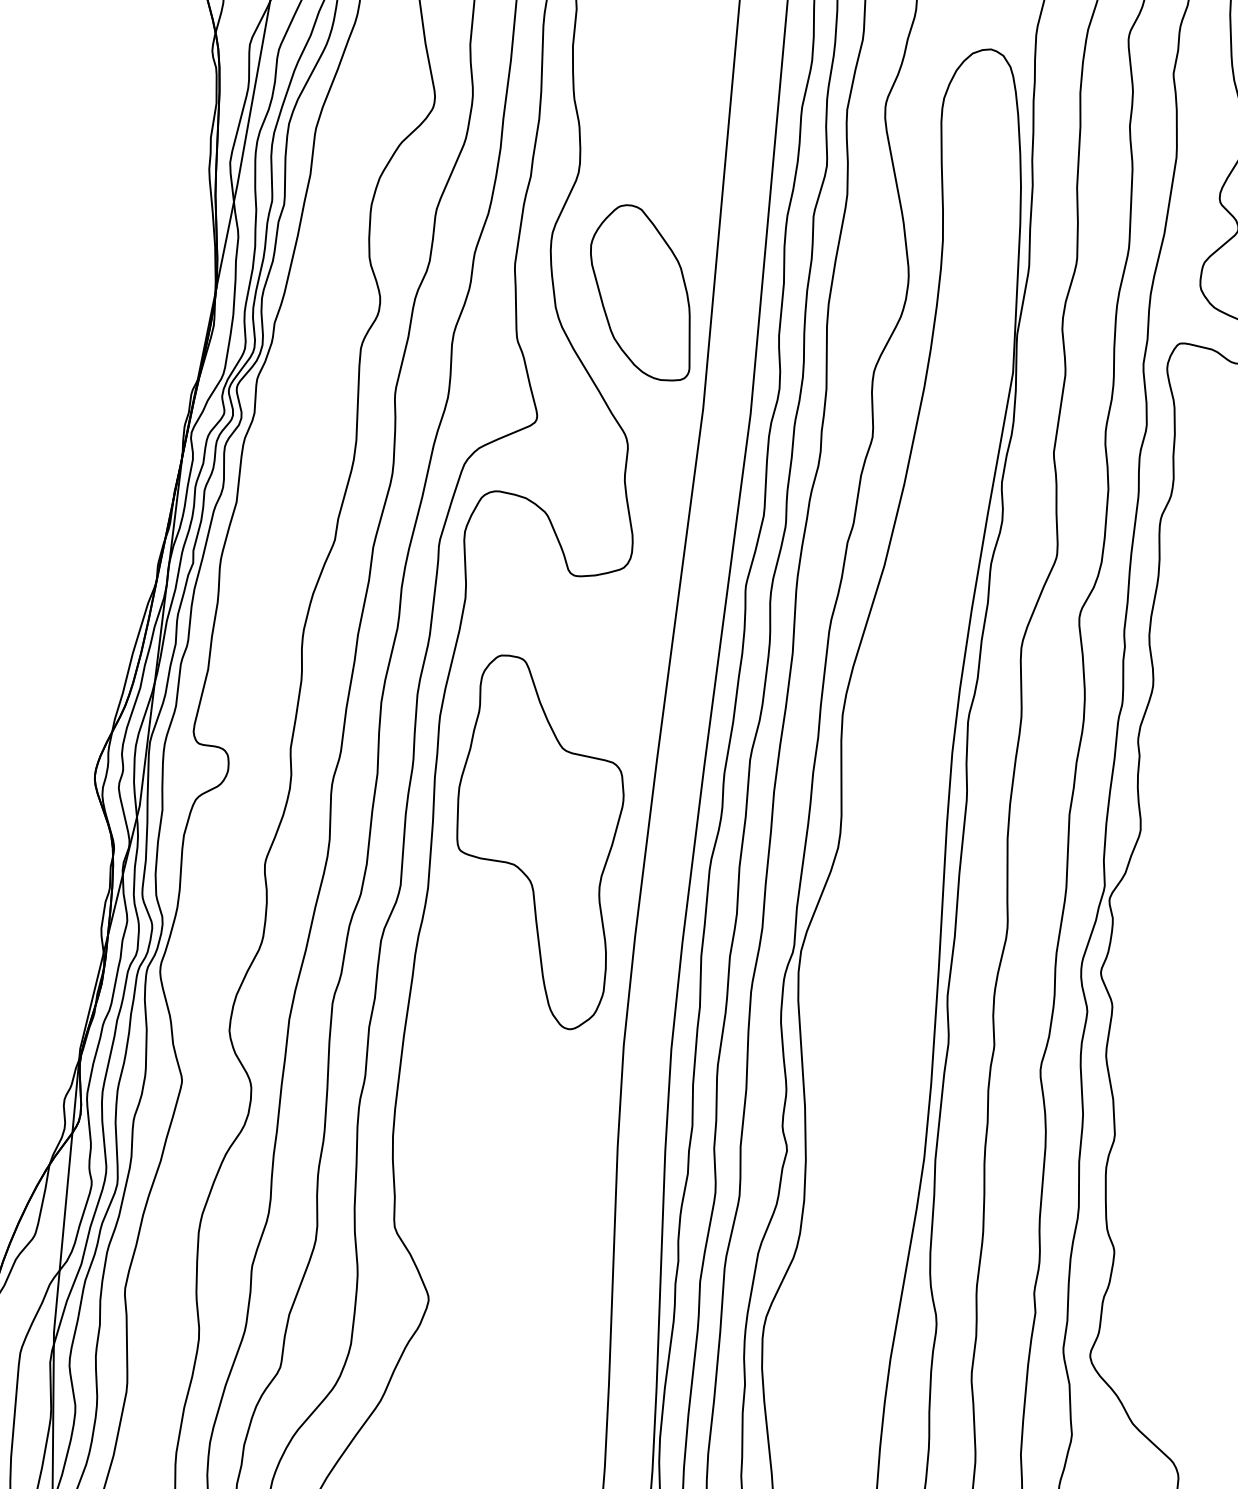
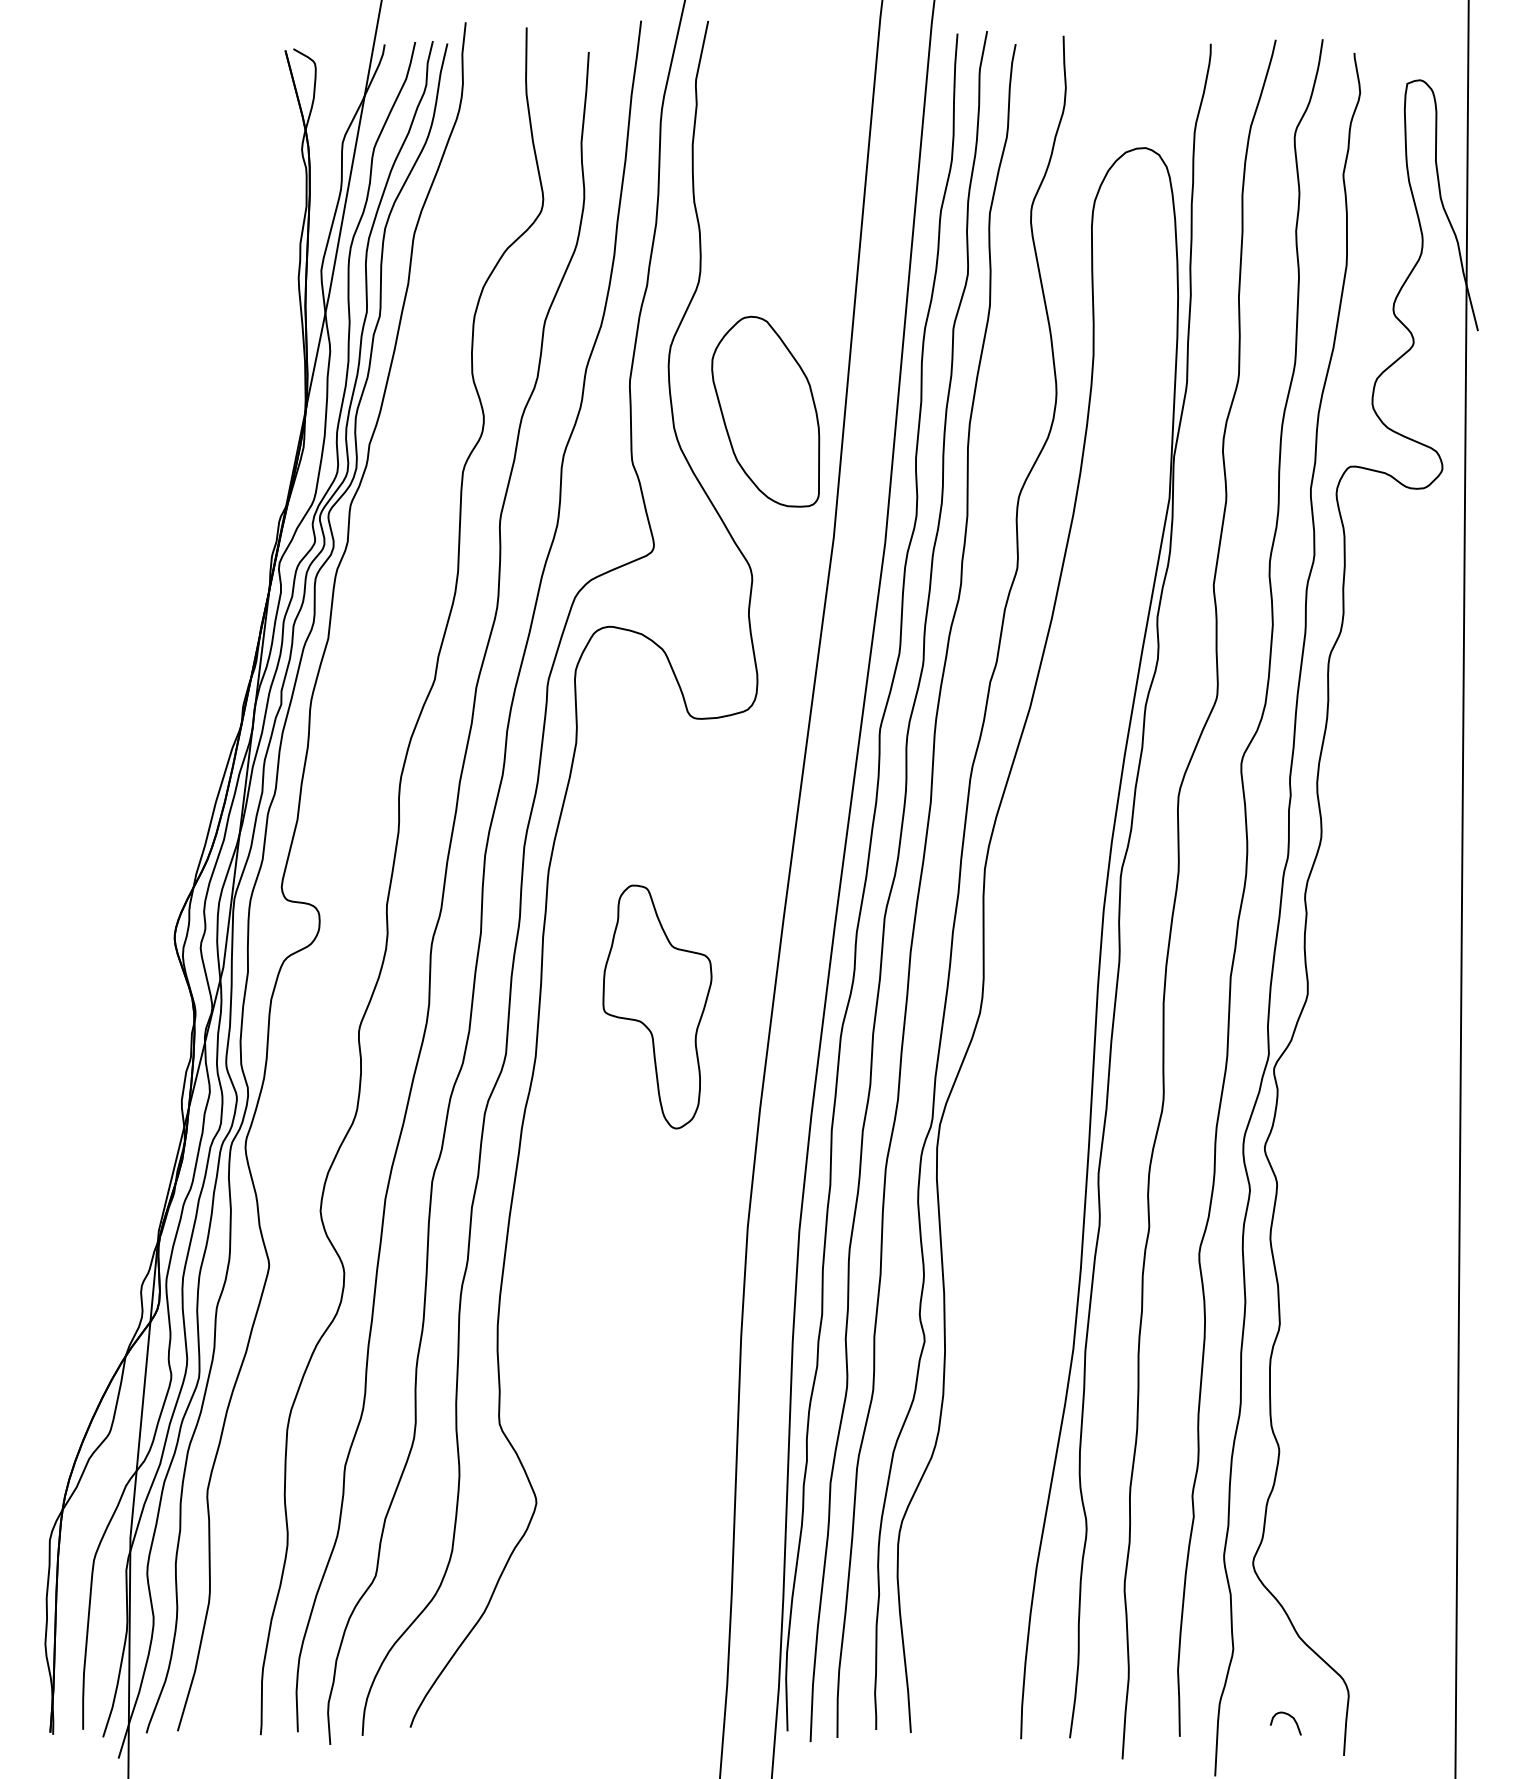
part: (540, 841) -> (657, 1006), size x0.6

